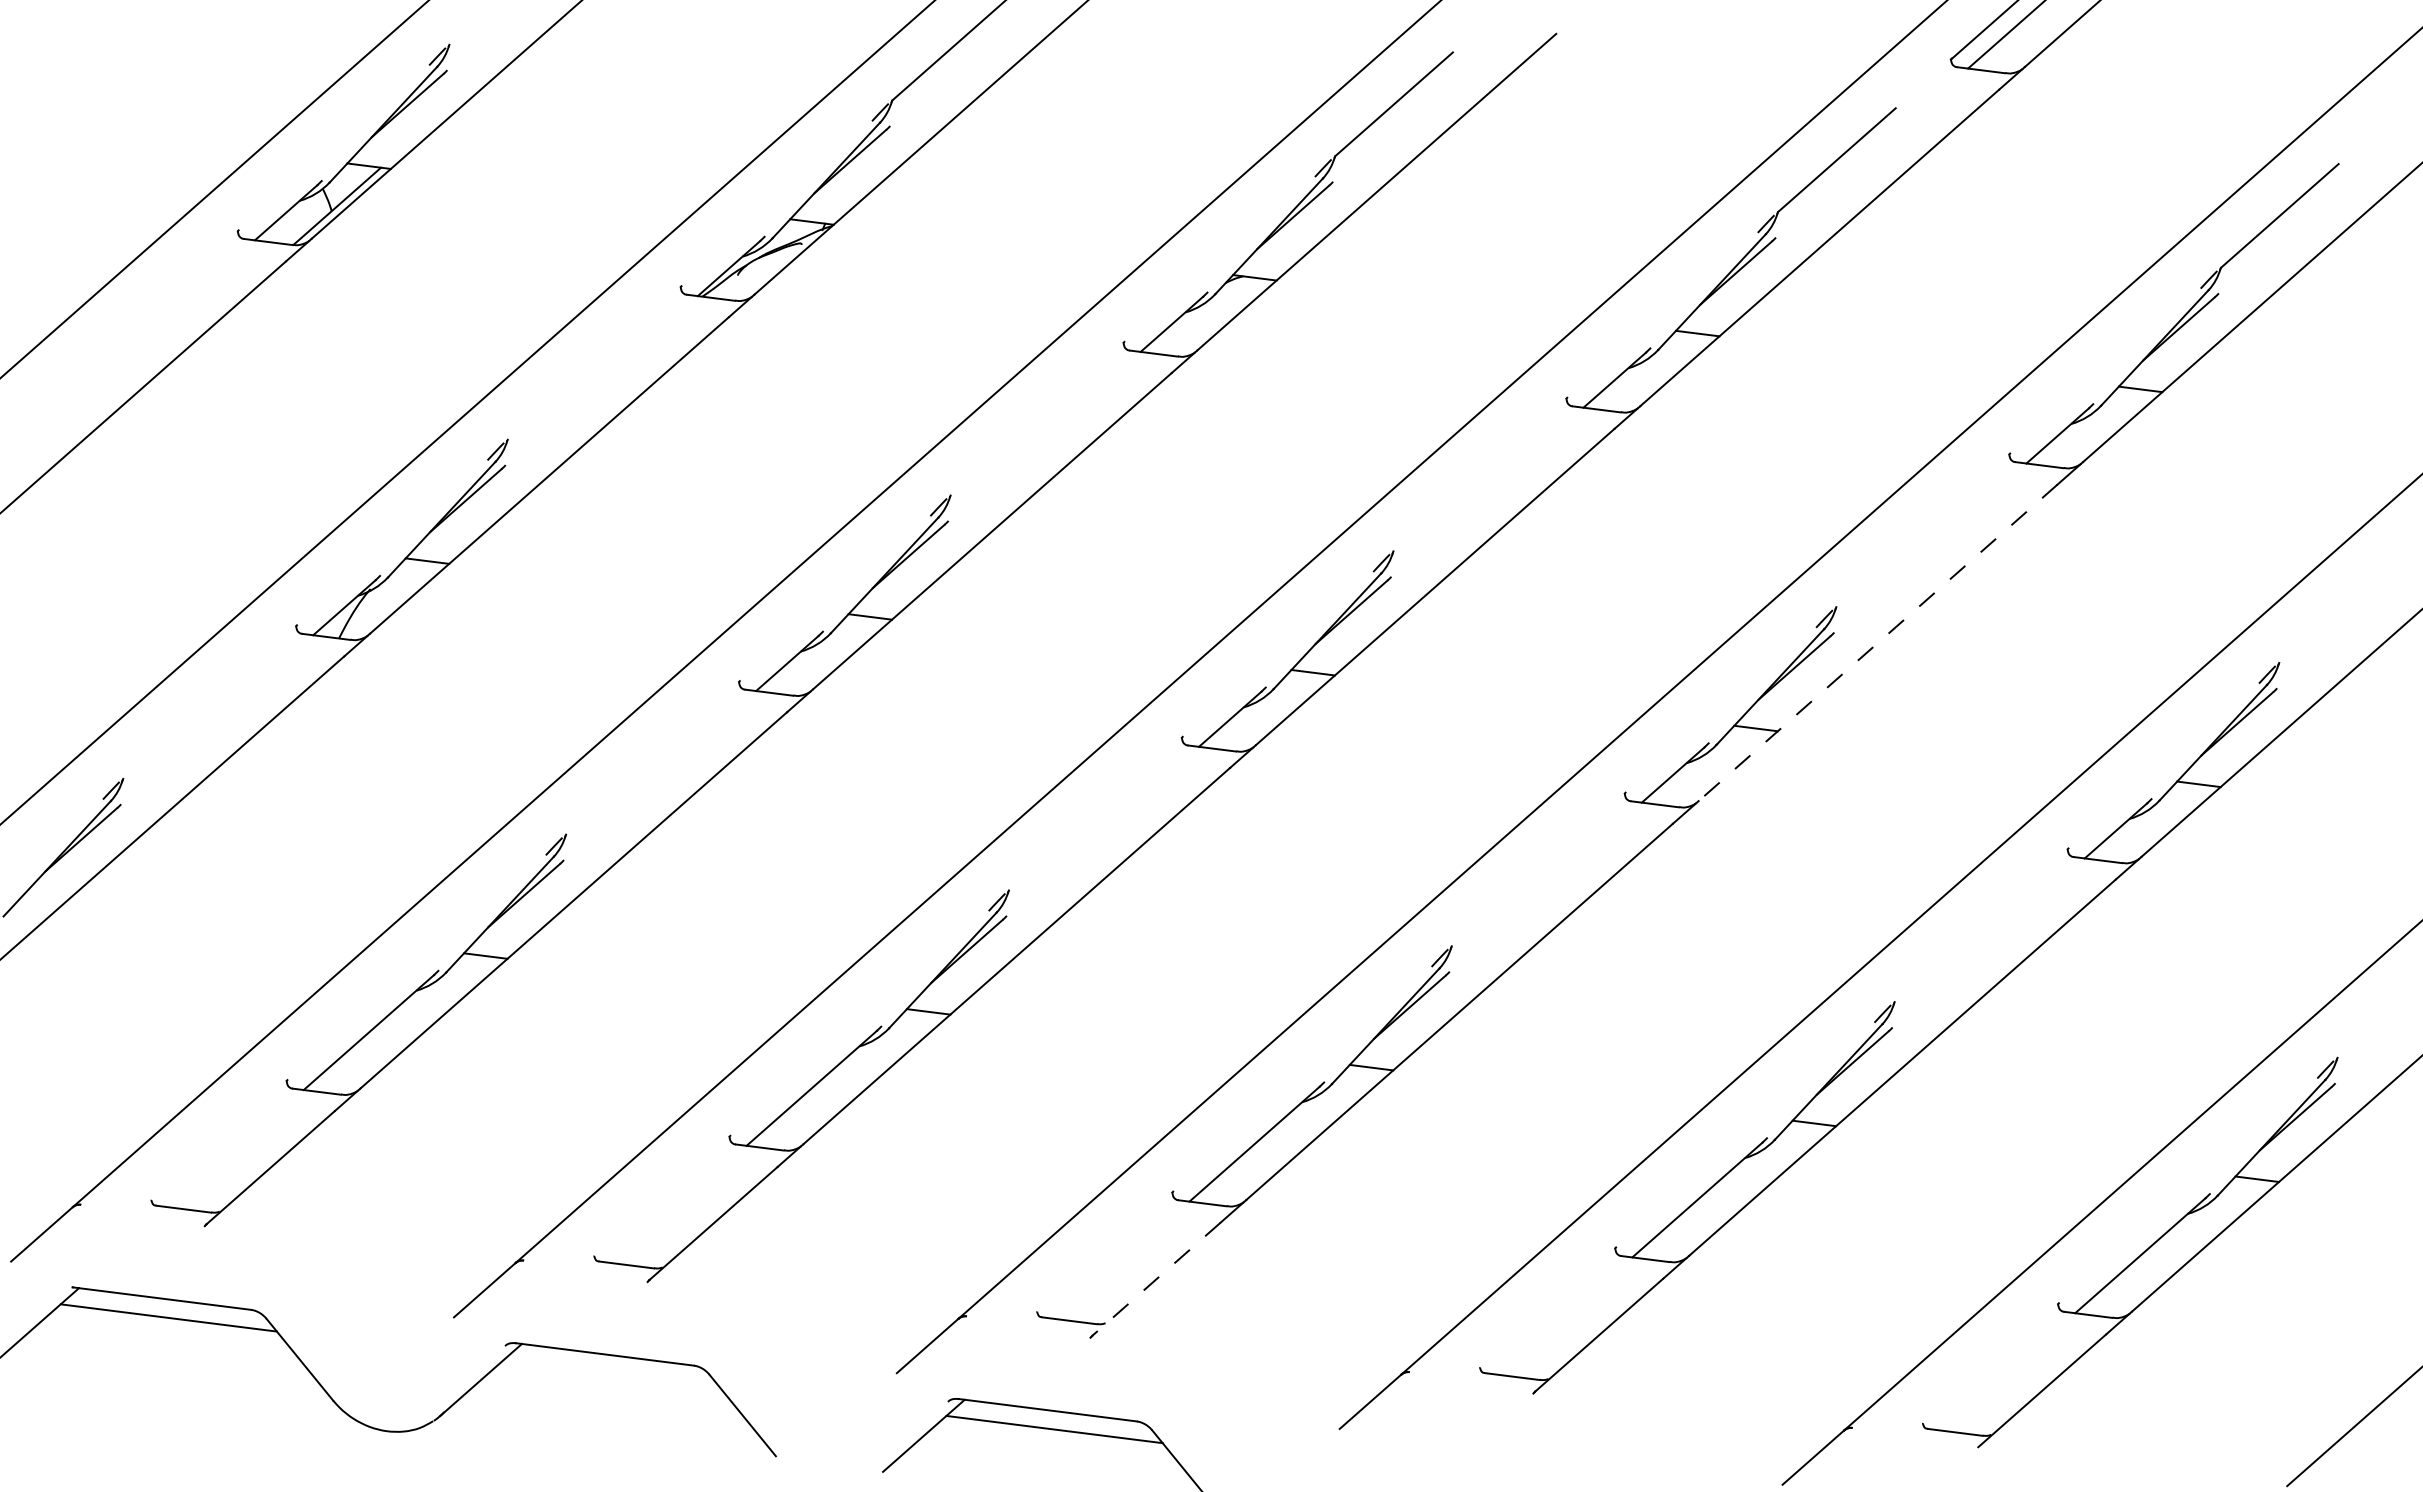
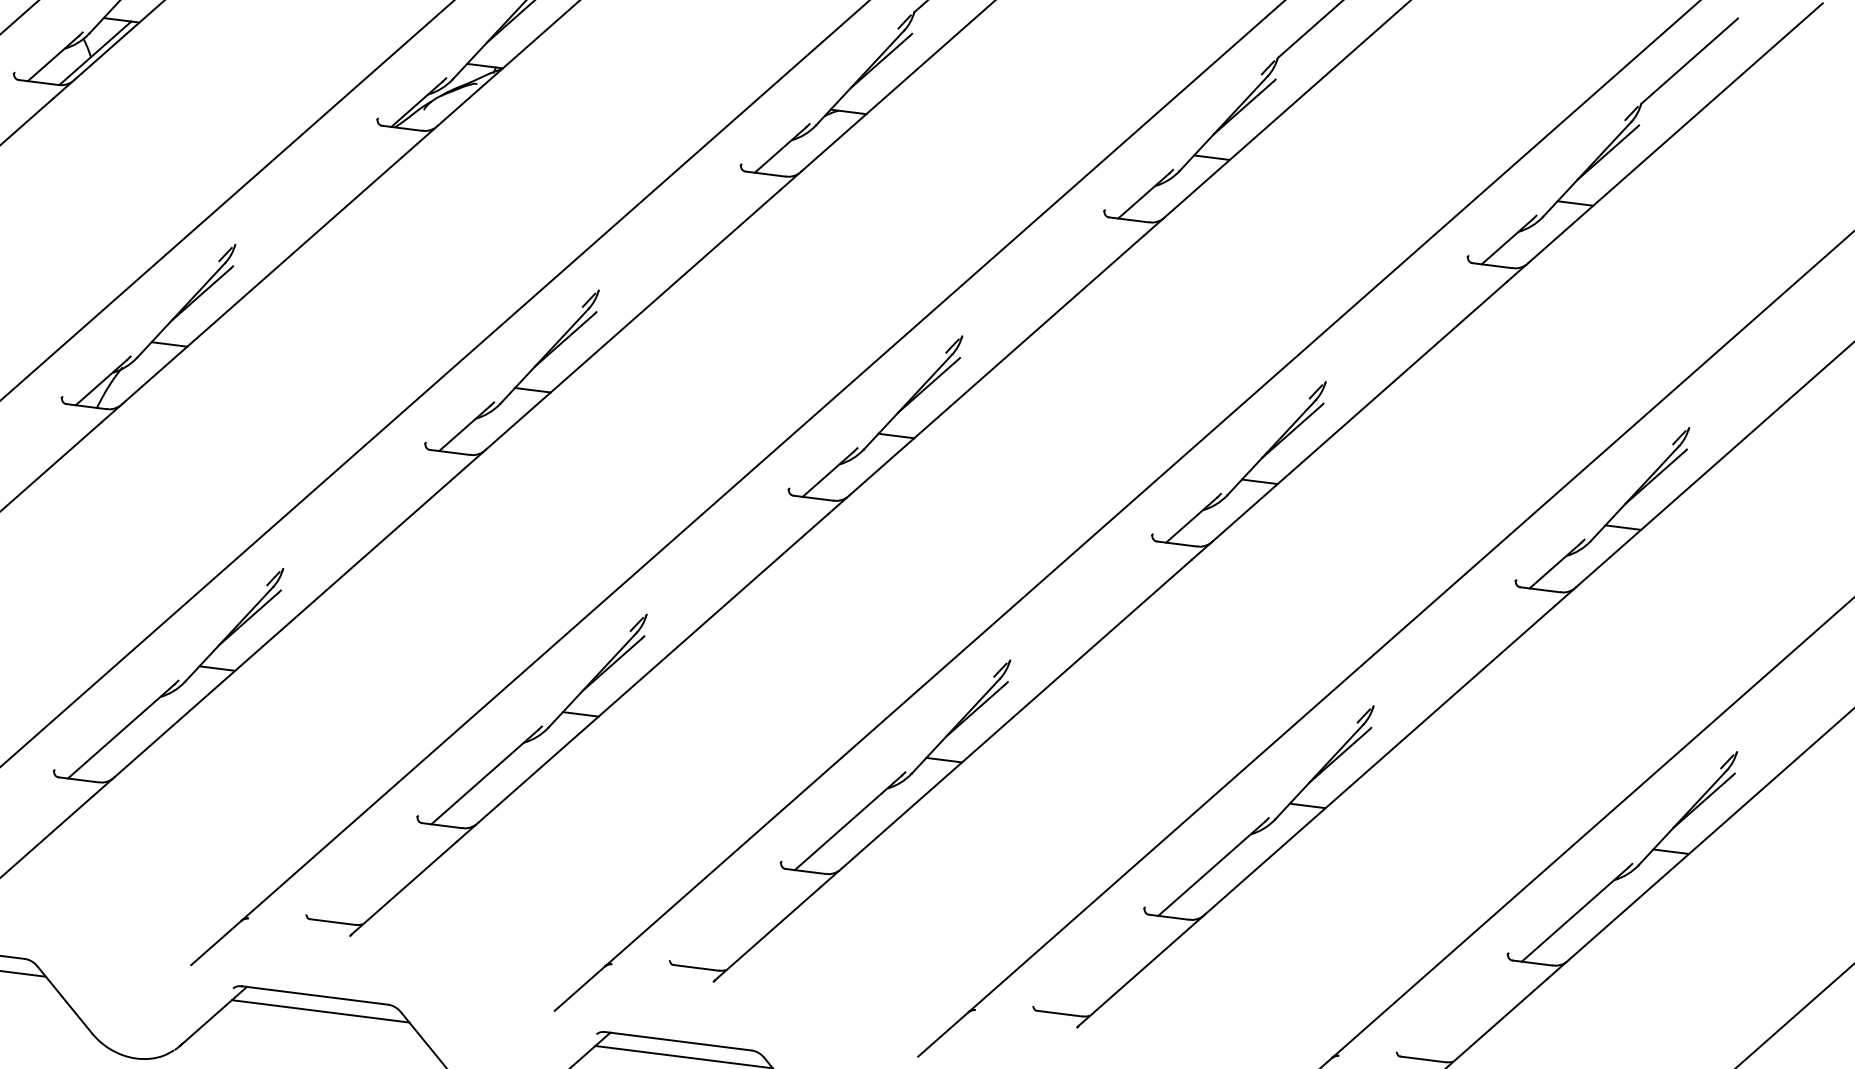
line: (1877, 643) -> (1359, 412), dashed -> solid
line: (1156, 1279) -> (767, 934), dashed -> solid
line: (611, 1373) -> (320, 1011), added

